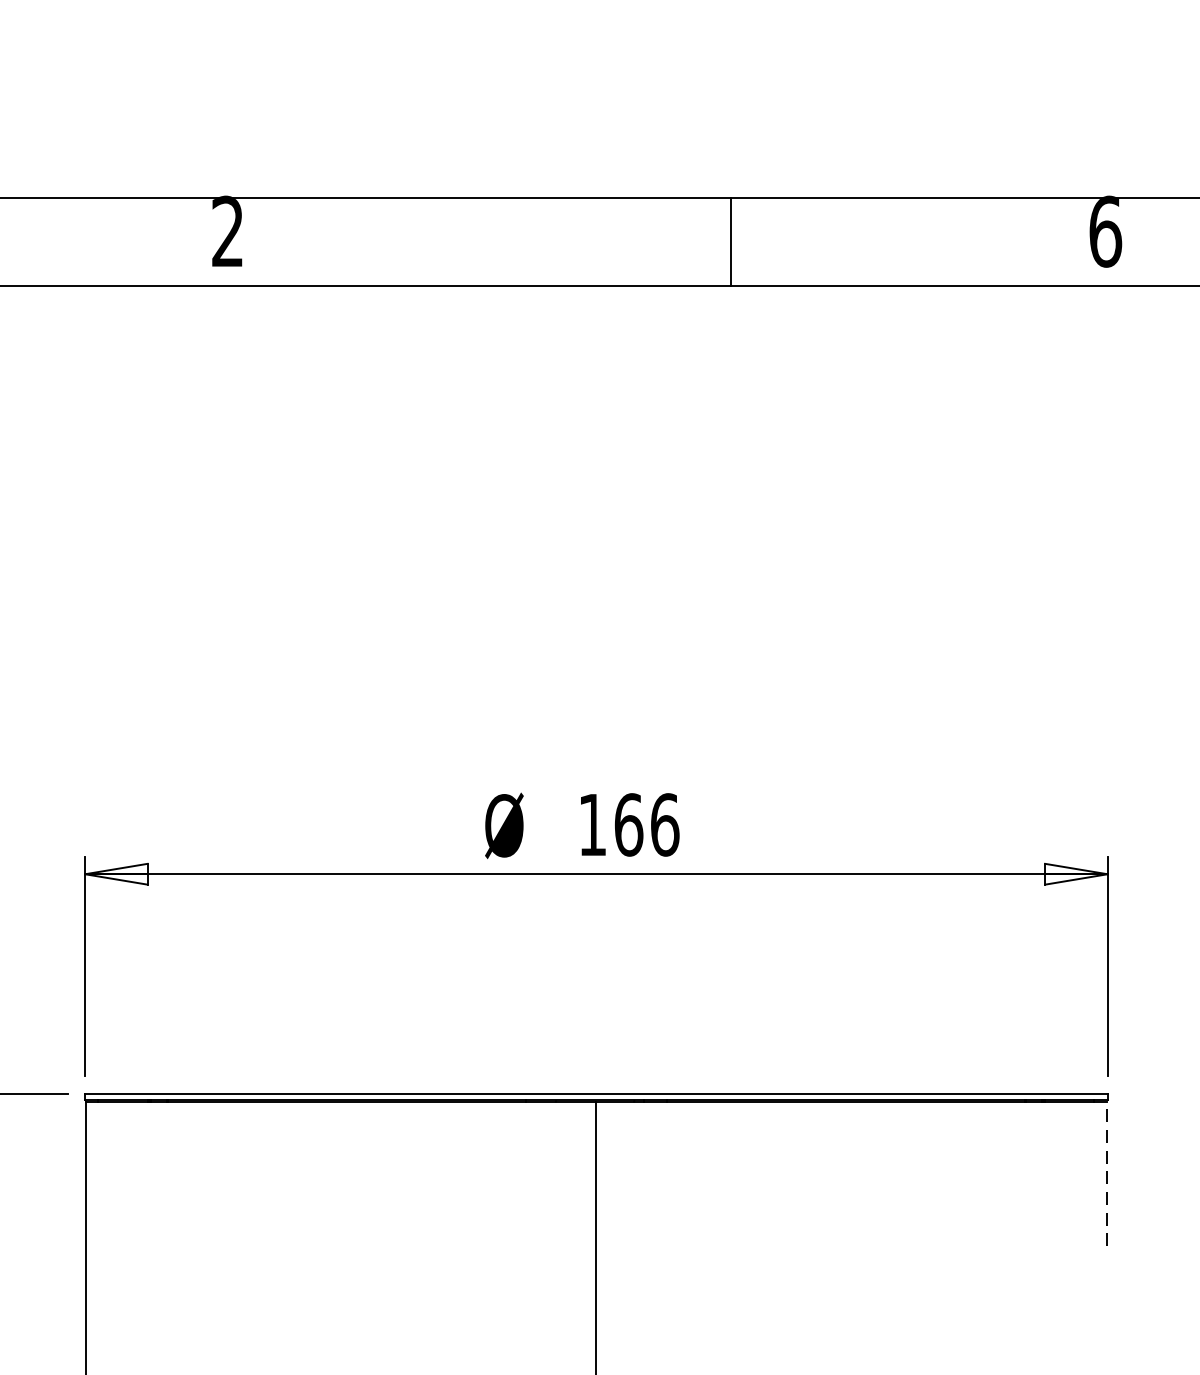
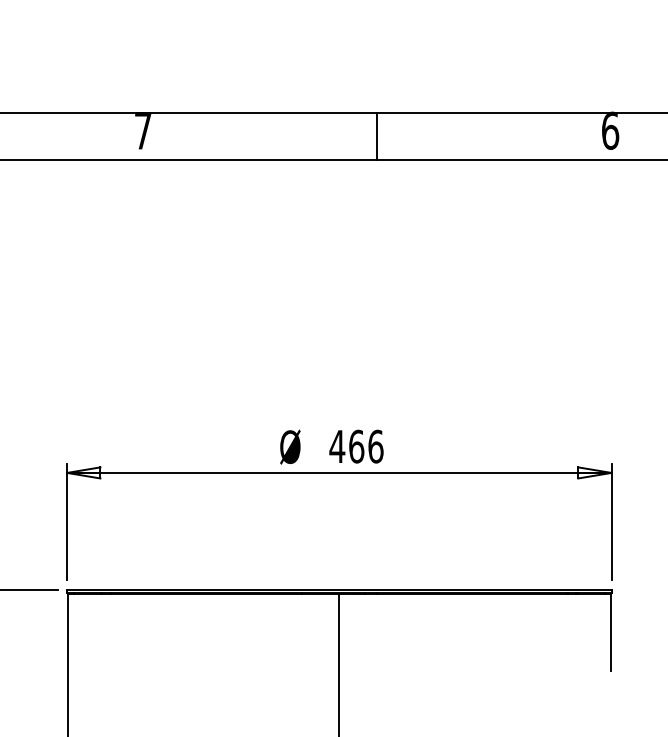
text: (226, 231) -> (142, 130), 2 -> 7
line: (731, 240) -> (377, 135), moved
text: (592, 824) -> (337, 446), 166 -> 466
line: (1105, 1173) -> (610, 632), dashed -> solid

